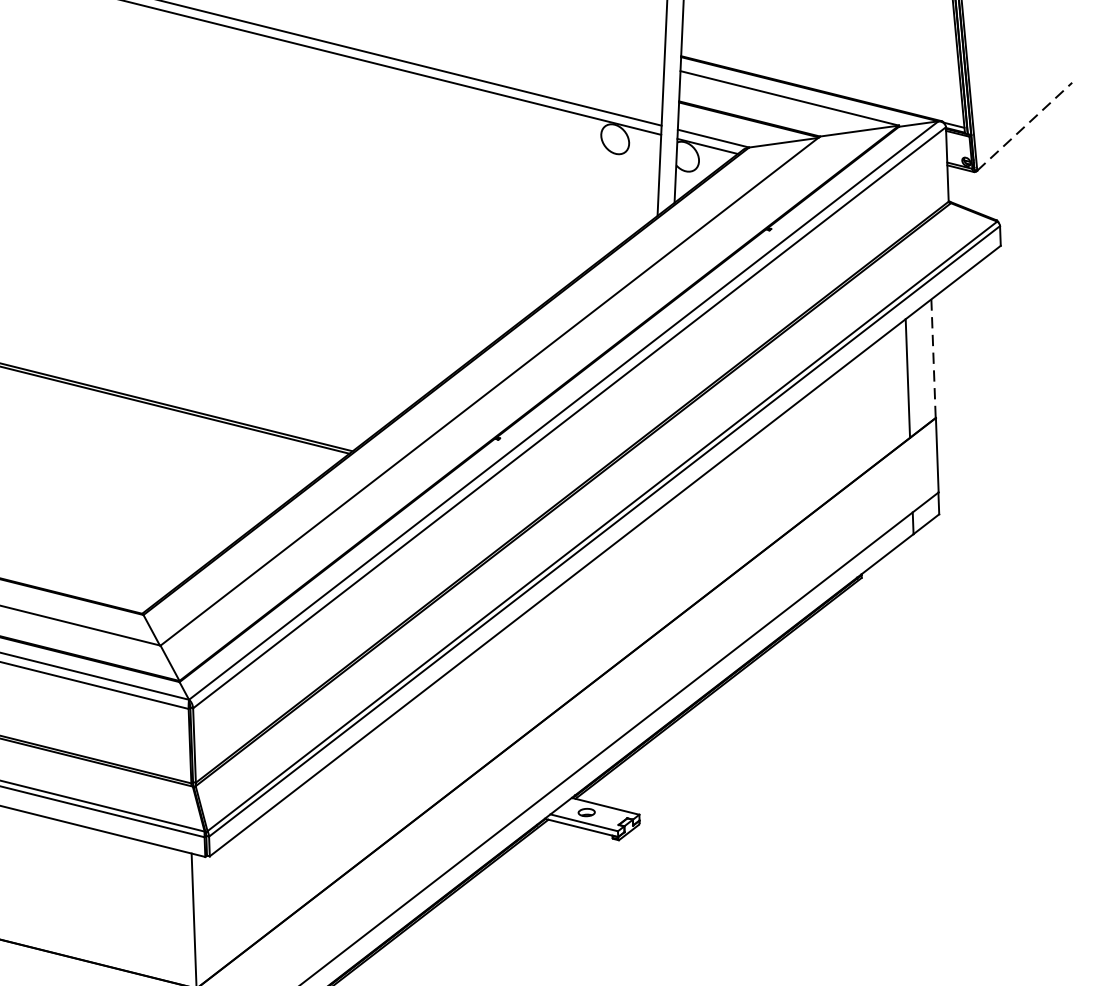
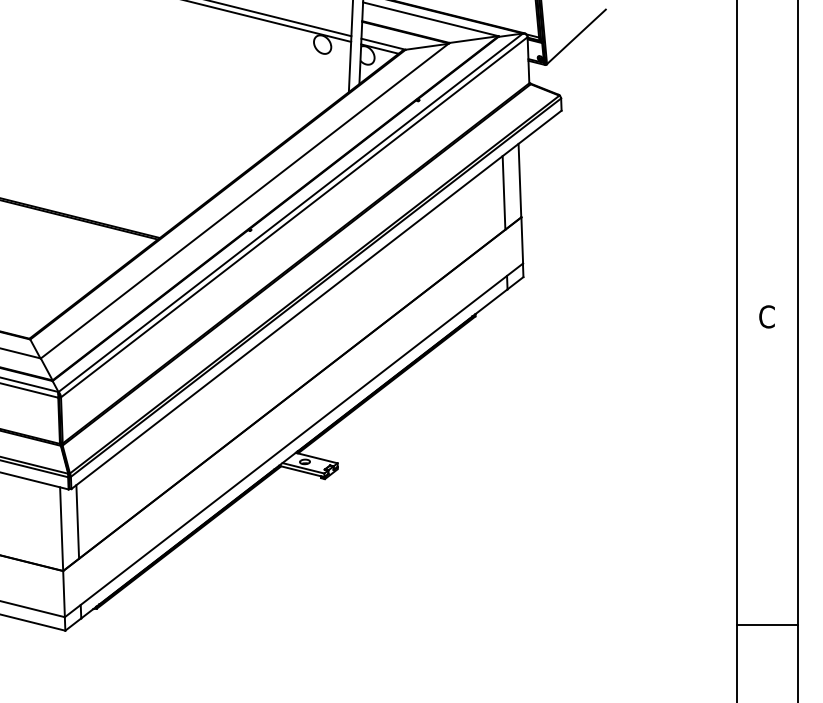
line: (1024, 126) -> (576, 36), dashed -> solid
line: (932, 358) -> (519, 180), dashed -> solid
line: (219, 908) -> (77, 521), added

